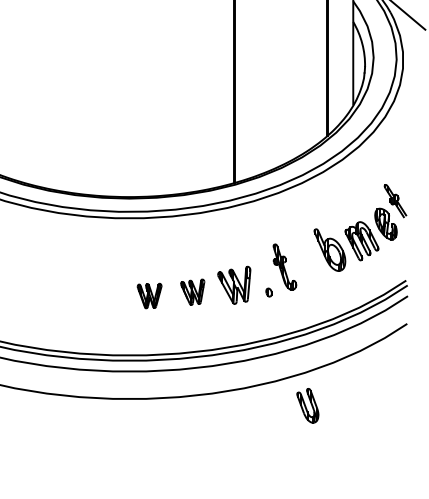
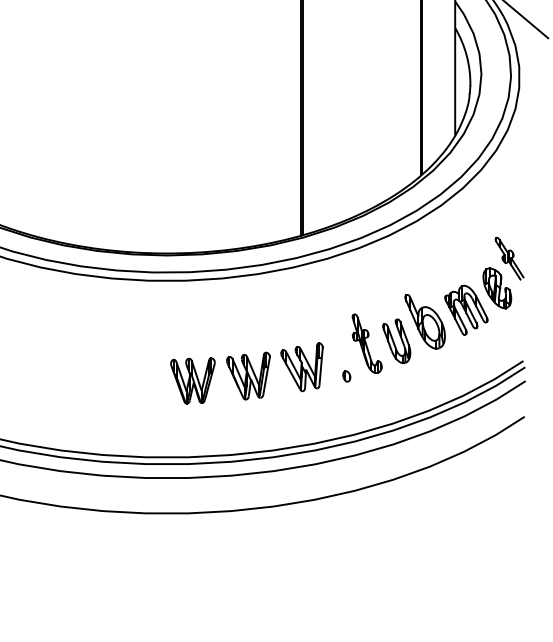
part: (192, 291) -> (248, 375), size x1.43
part: (149, 295) -> (192, 380), size x1.43
part: (307, 405) -> (396, 341), moved

